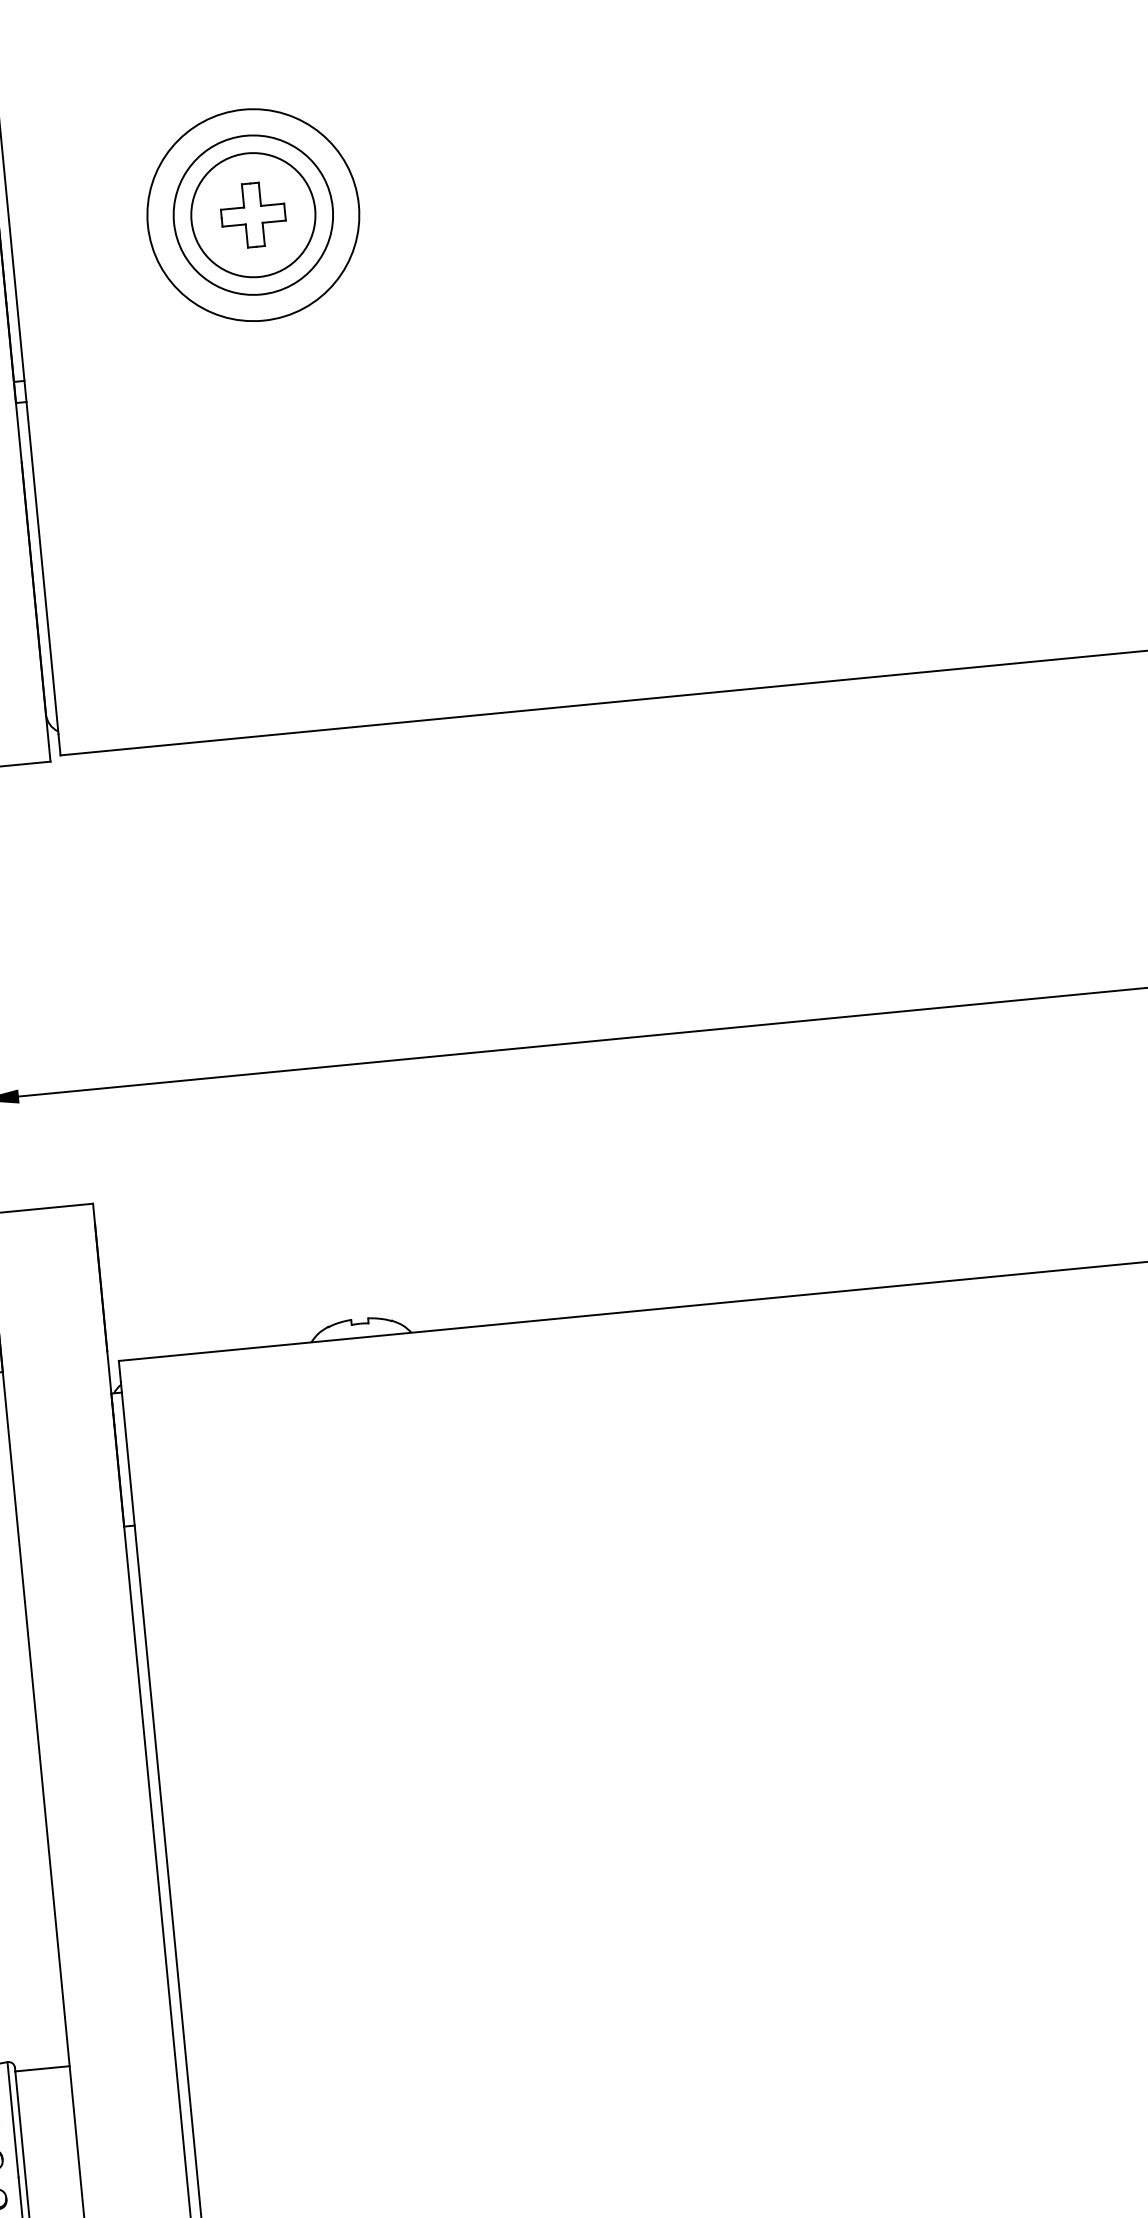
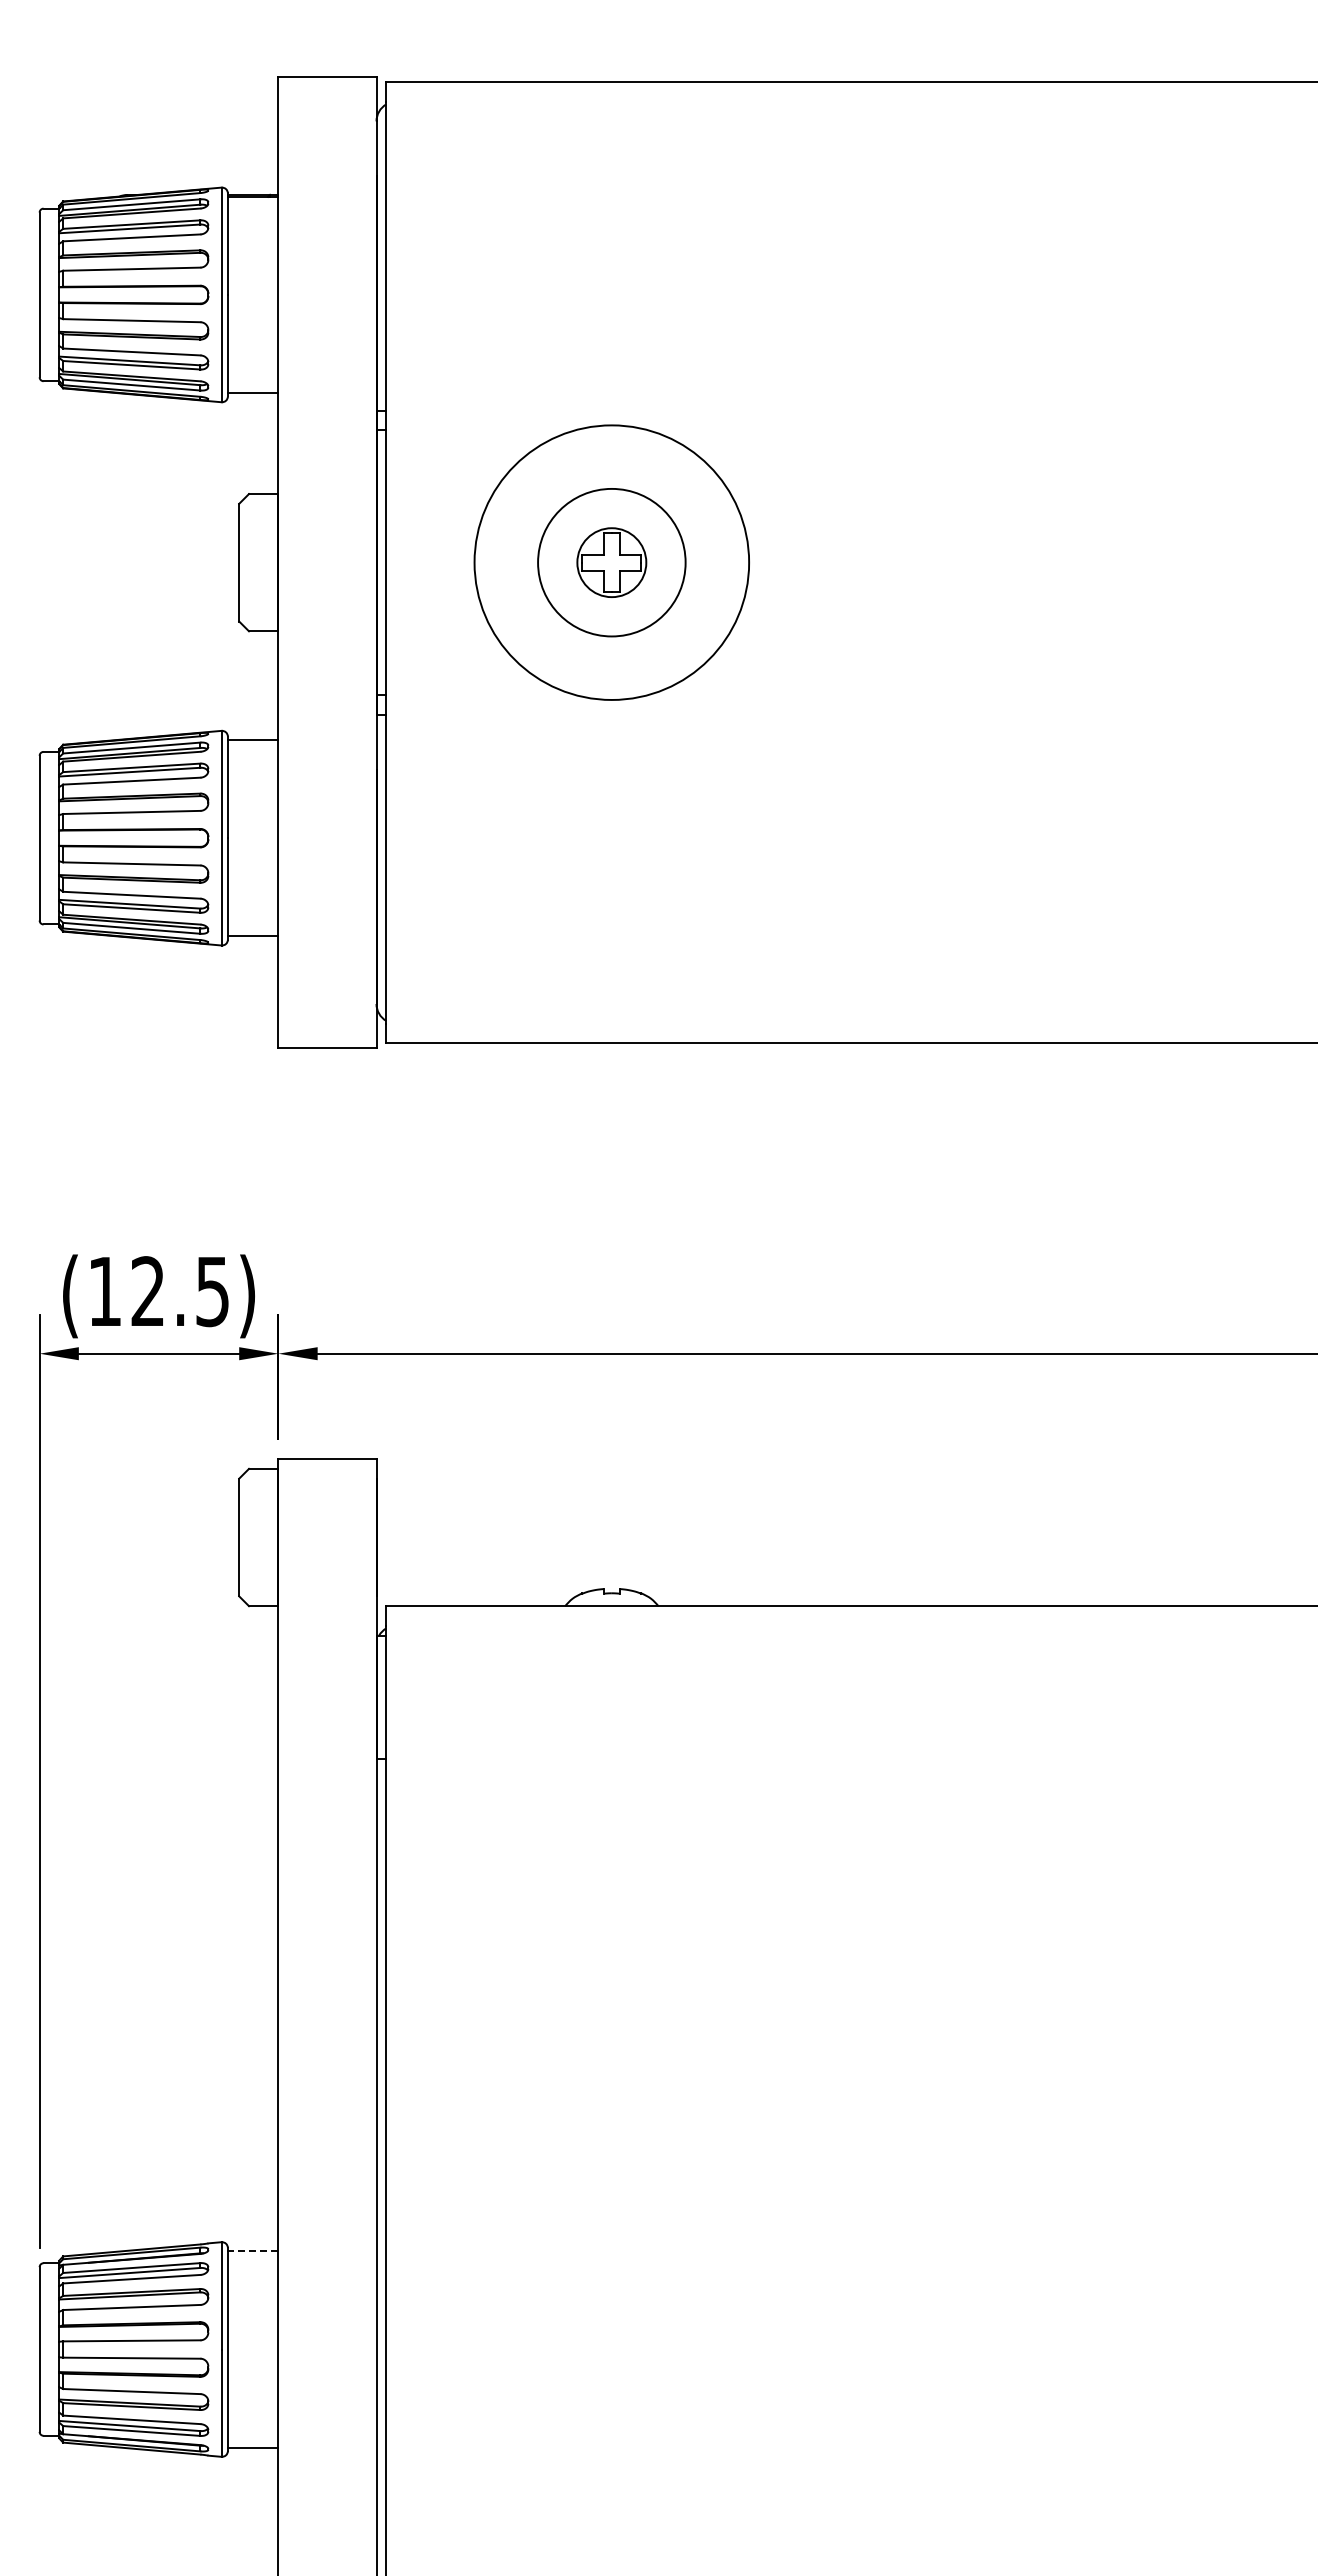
circle: (252, 215) -> (611, 562), size x0.6
circle: (252, 215) -> (611, 562), size x1.4
line: (41, 2068) -> (252, 2251), solid -> dashed

